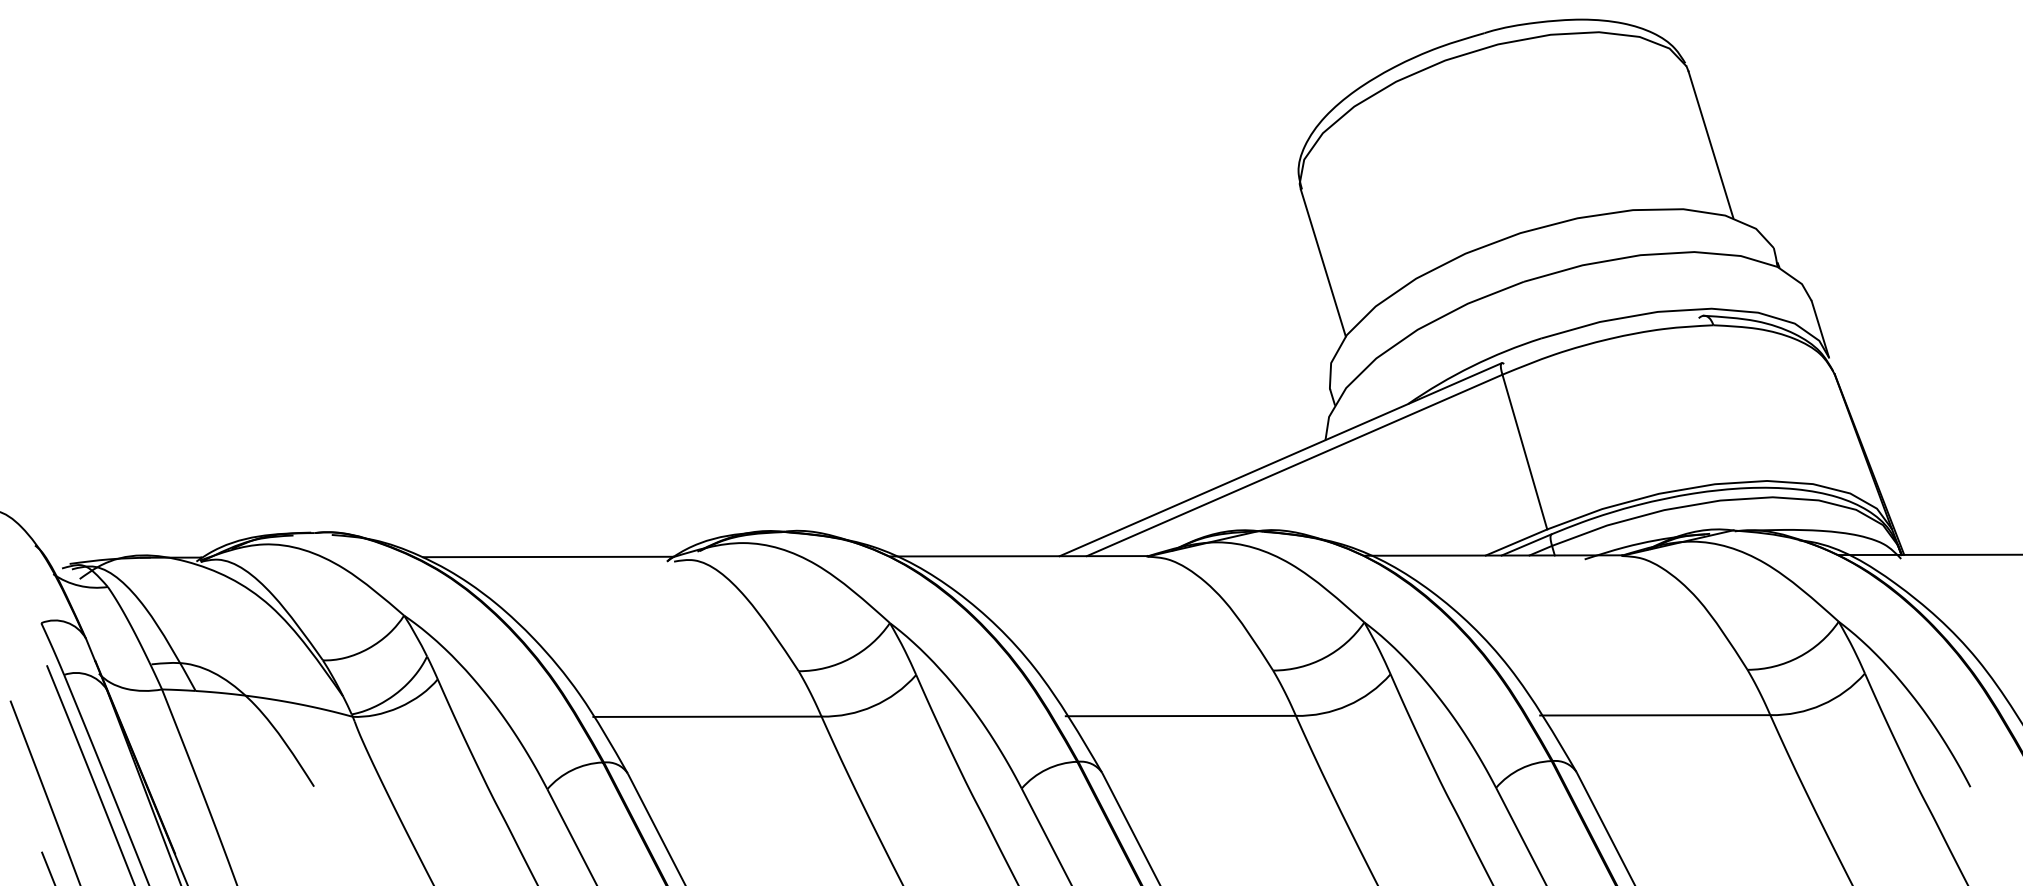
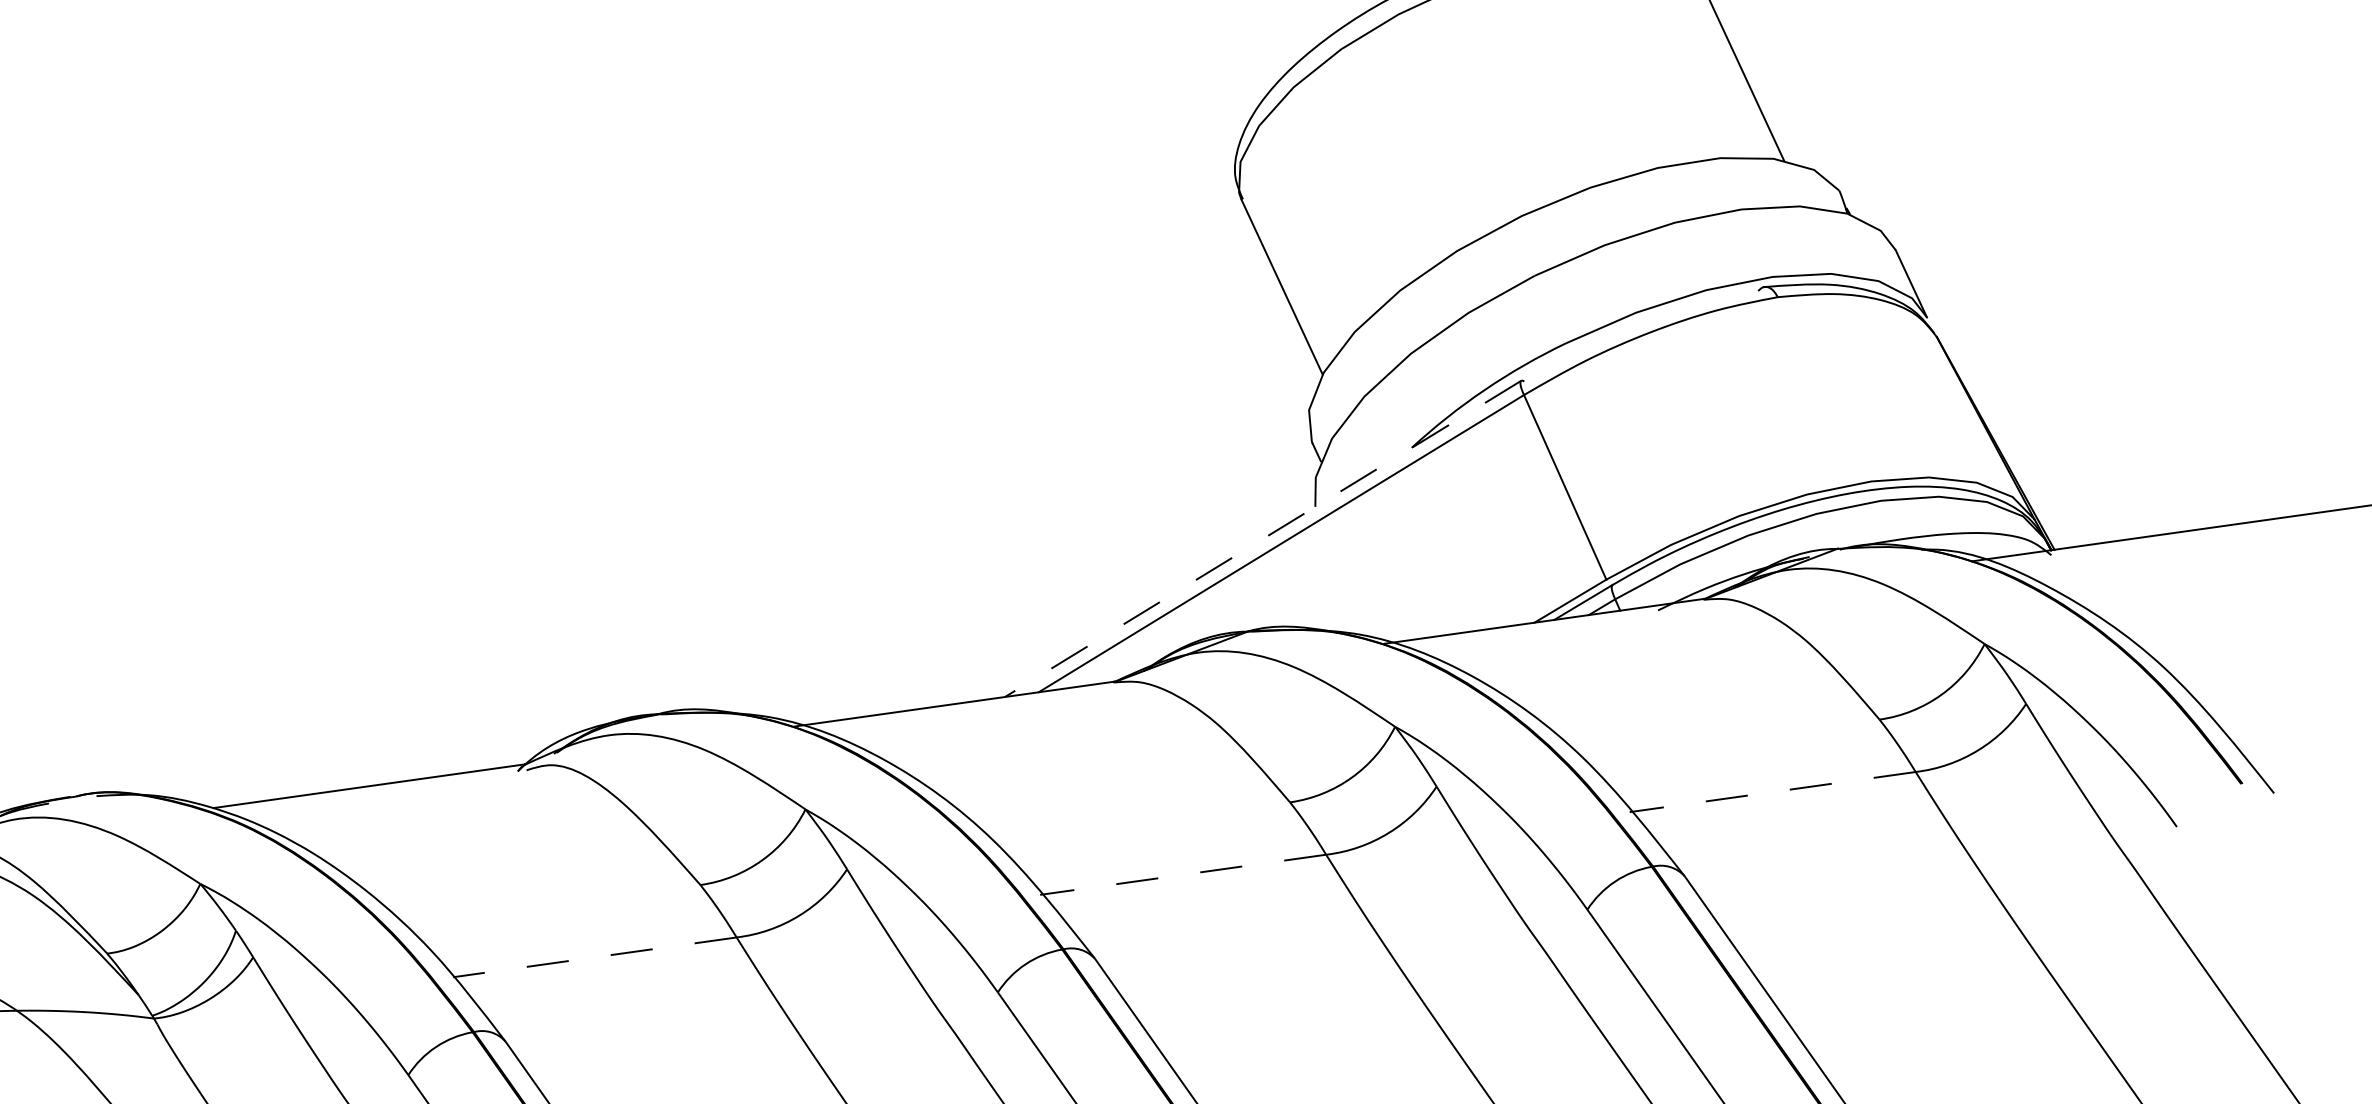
line: (1280, 459) -> (1262, 538), solid -> dashed
line: (1654, 715) -> (1771, 792), solid -> dashed
line: (706, 716) -> (593, 957), solid -> dashed
line: (1180, 716) -> (1182, 875), solid -> dashed

